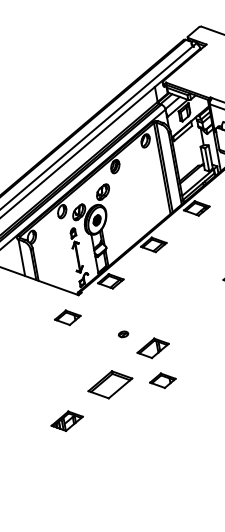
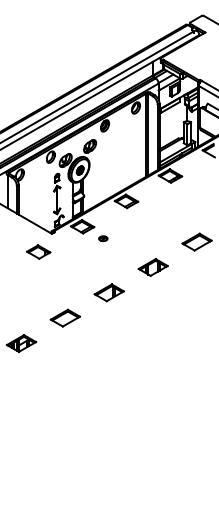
part: (195, 312) -> (152, 267), added
part: (123, 334) -> (103, 238), moved
part: (162, 380) -> (112, 322), removed
part: (109, 384) -> (64, 317), size x0.71

